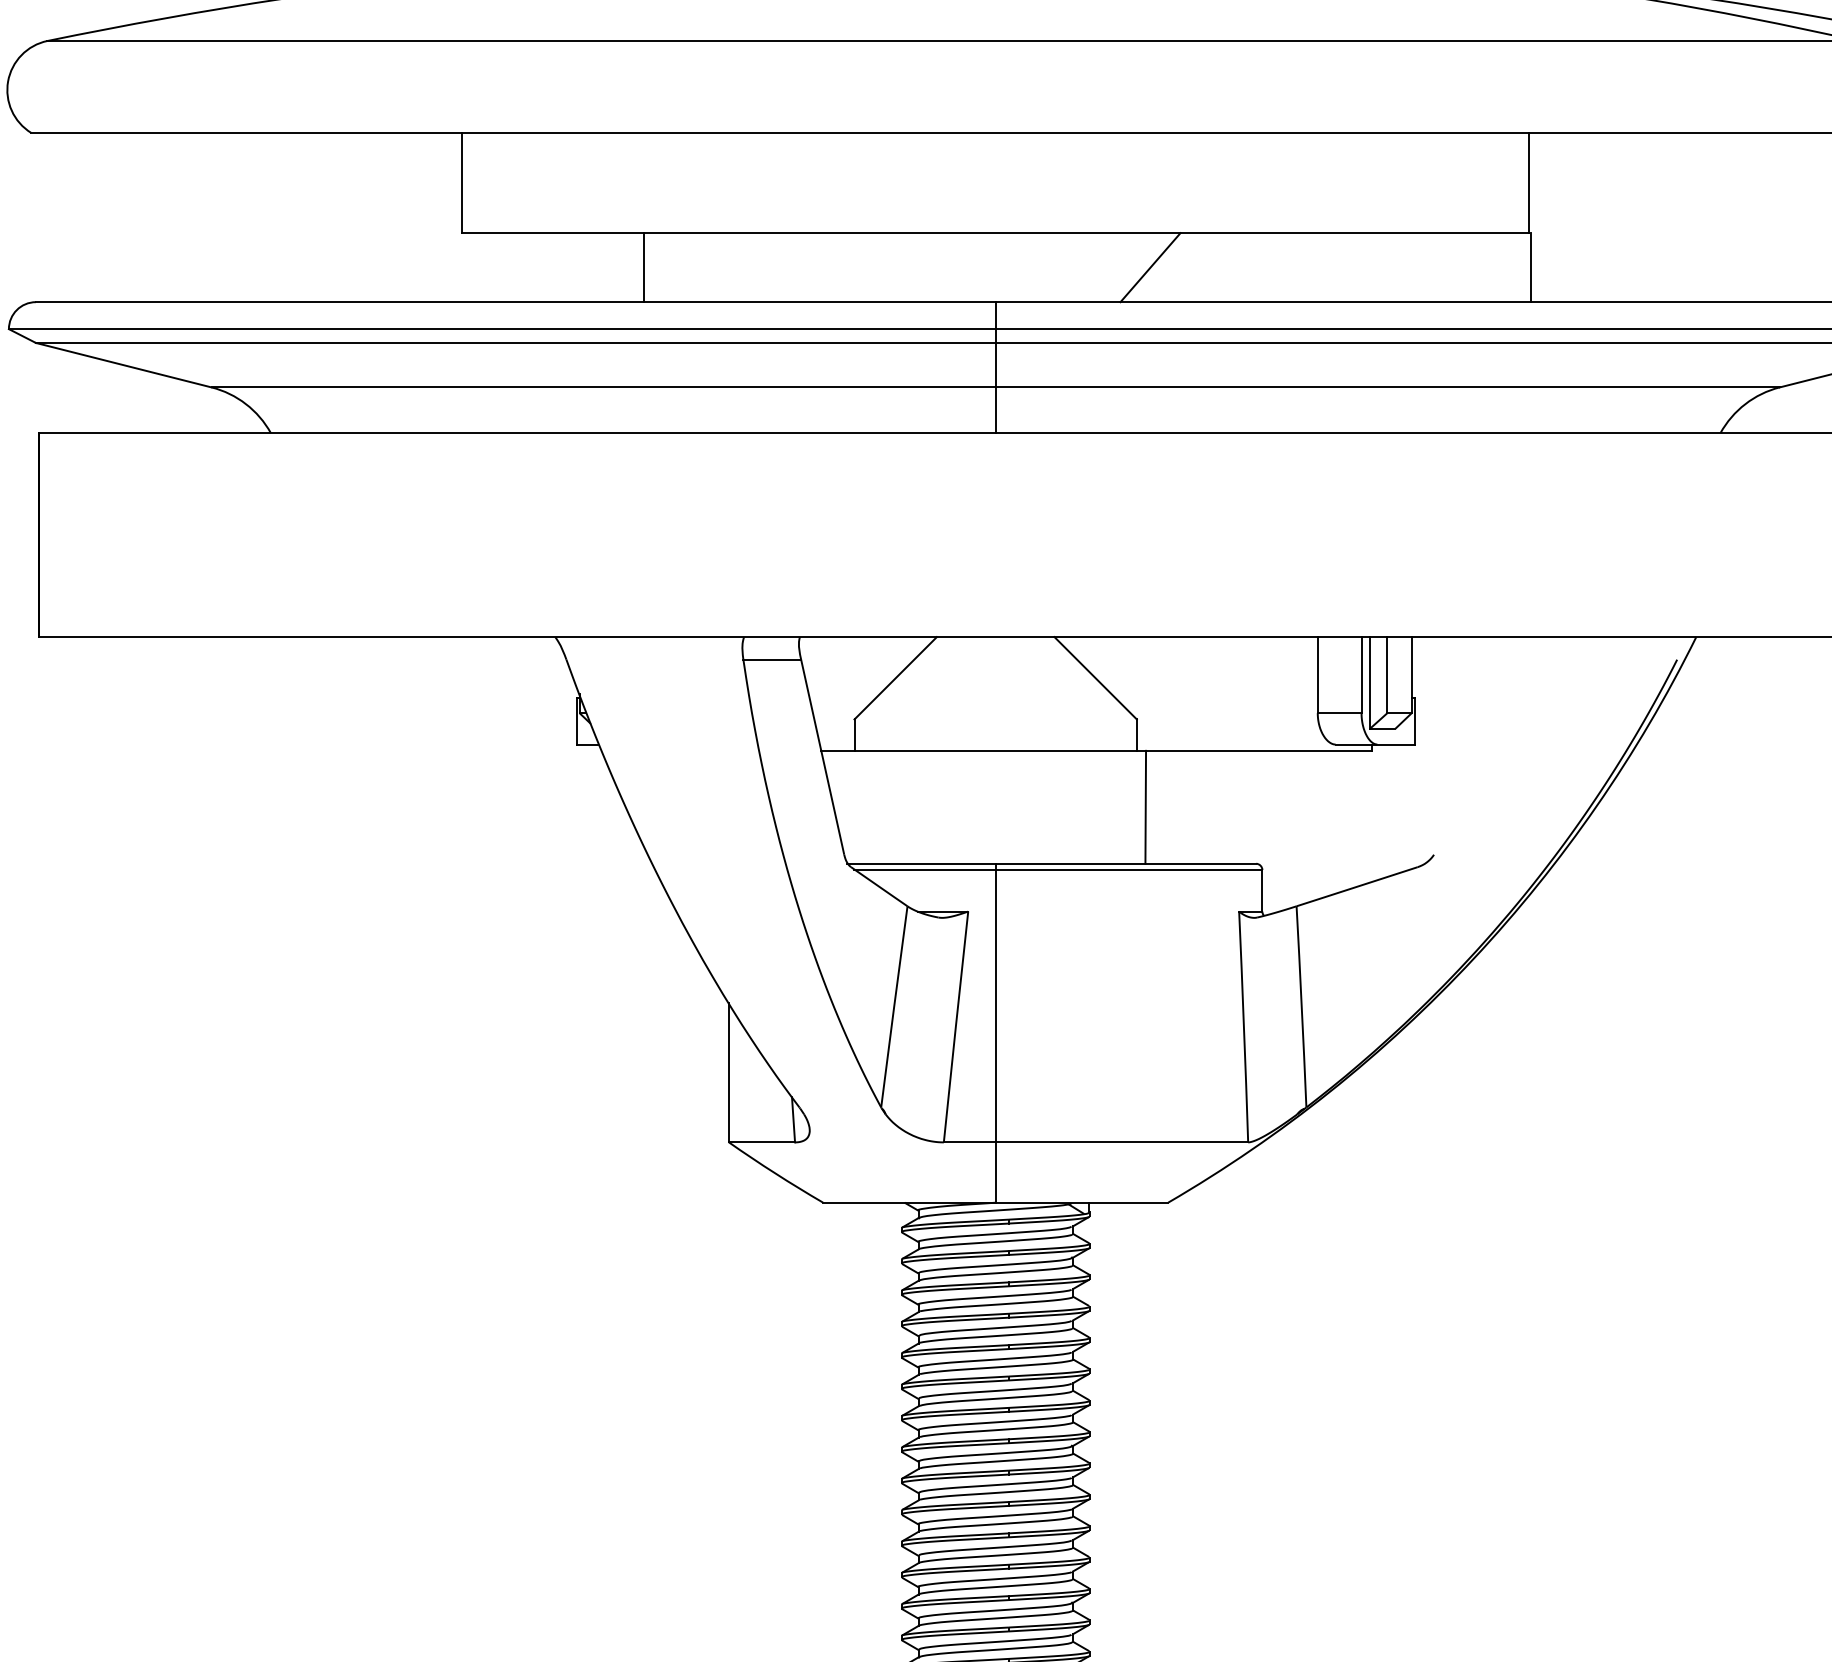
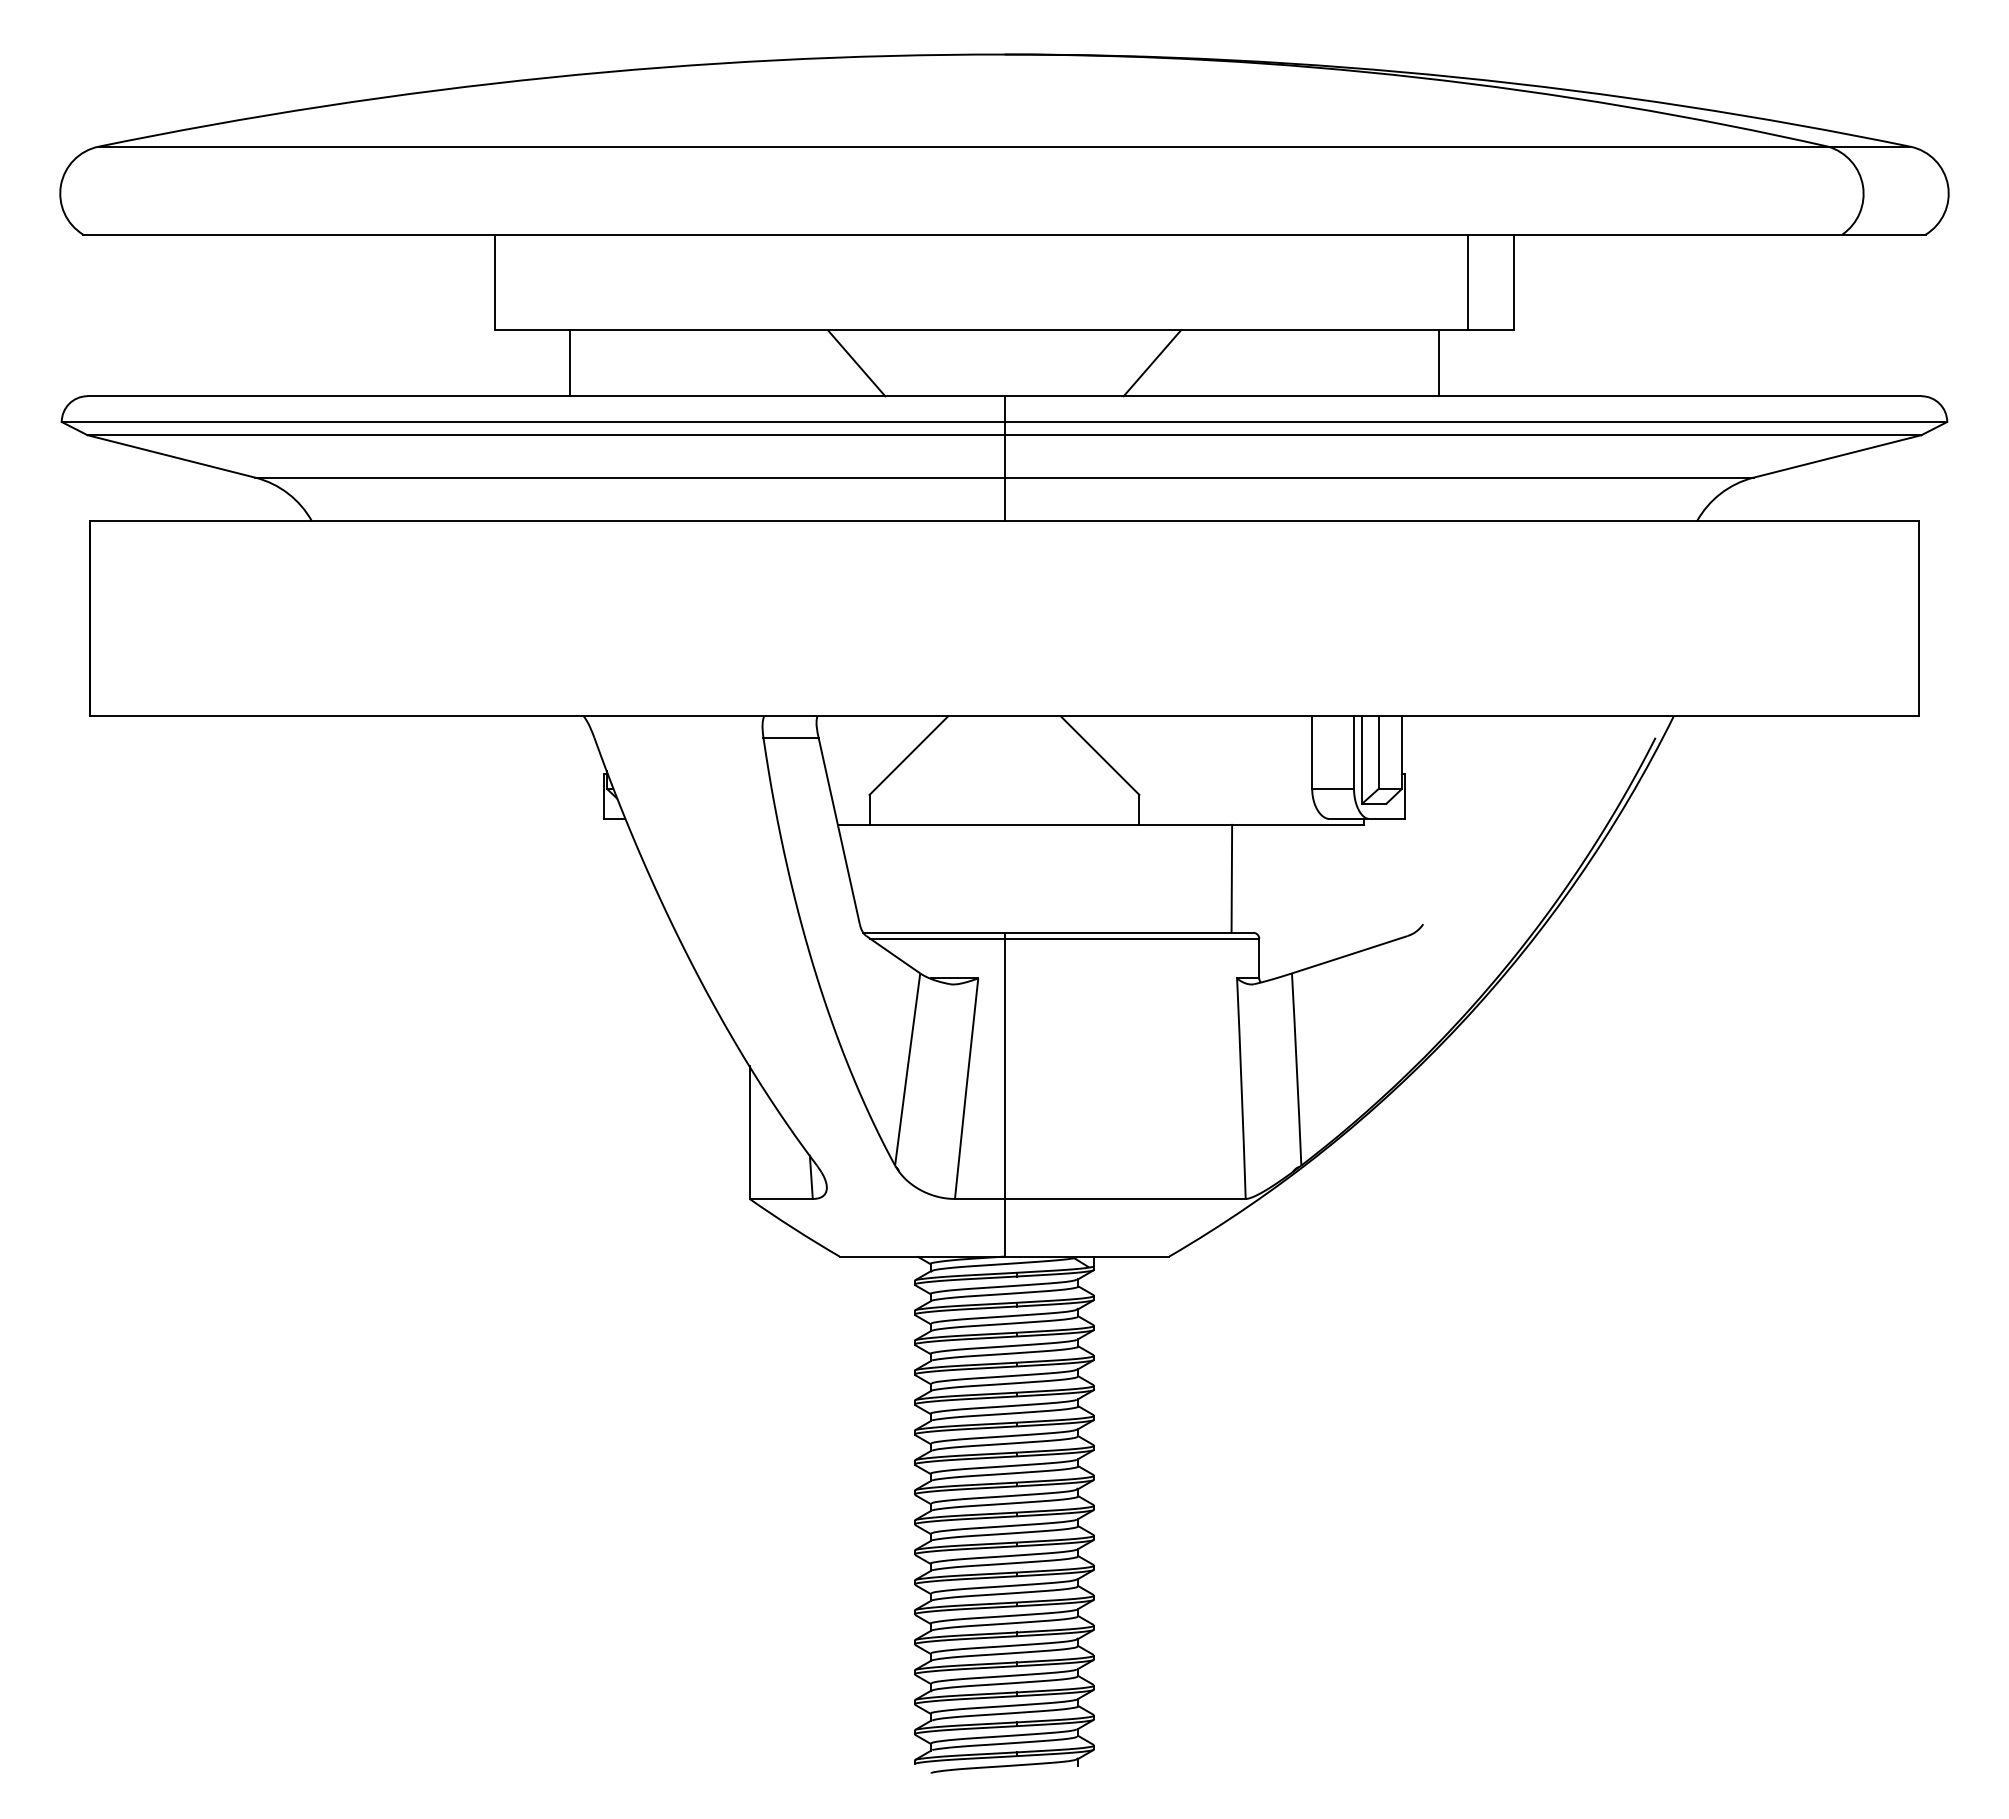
line: (1480, 183) -> (1467, 282), added
line: (644, 267) -> (569, 363), moved
line: (840, 267) -> (856, 363), added
line: (1531, 267) -> (1439, 363), moved
line: (1145, 806) -> (1231, 878), moved

